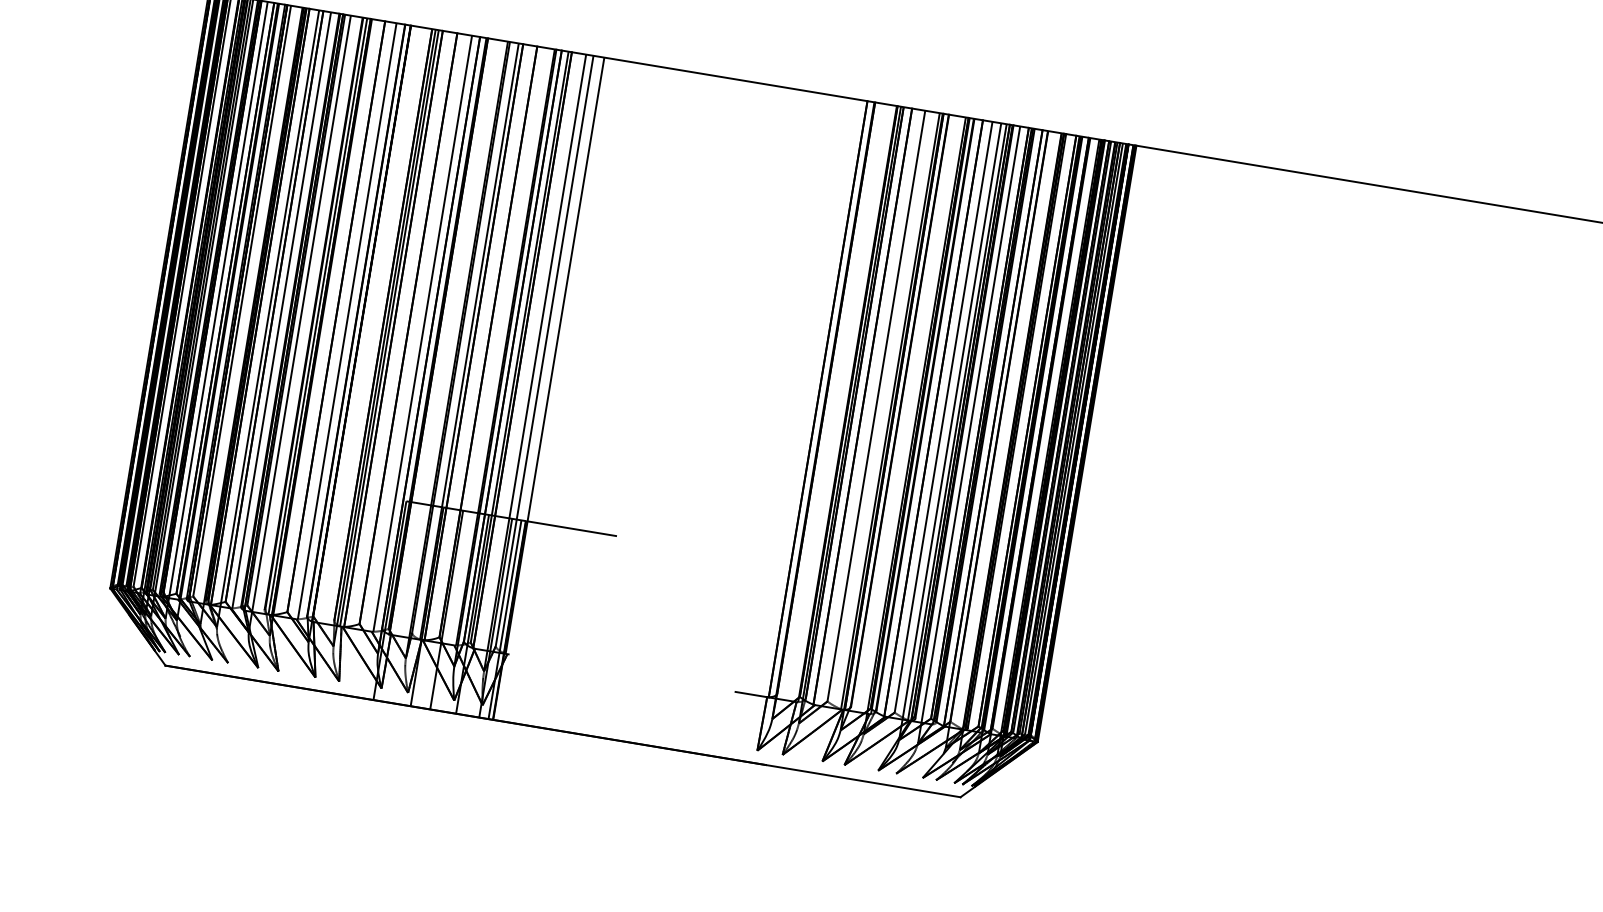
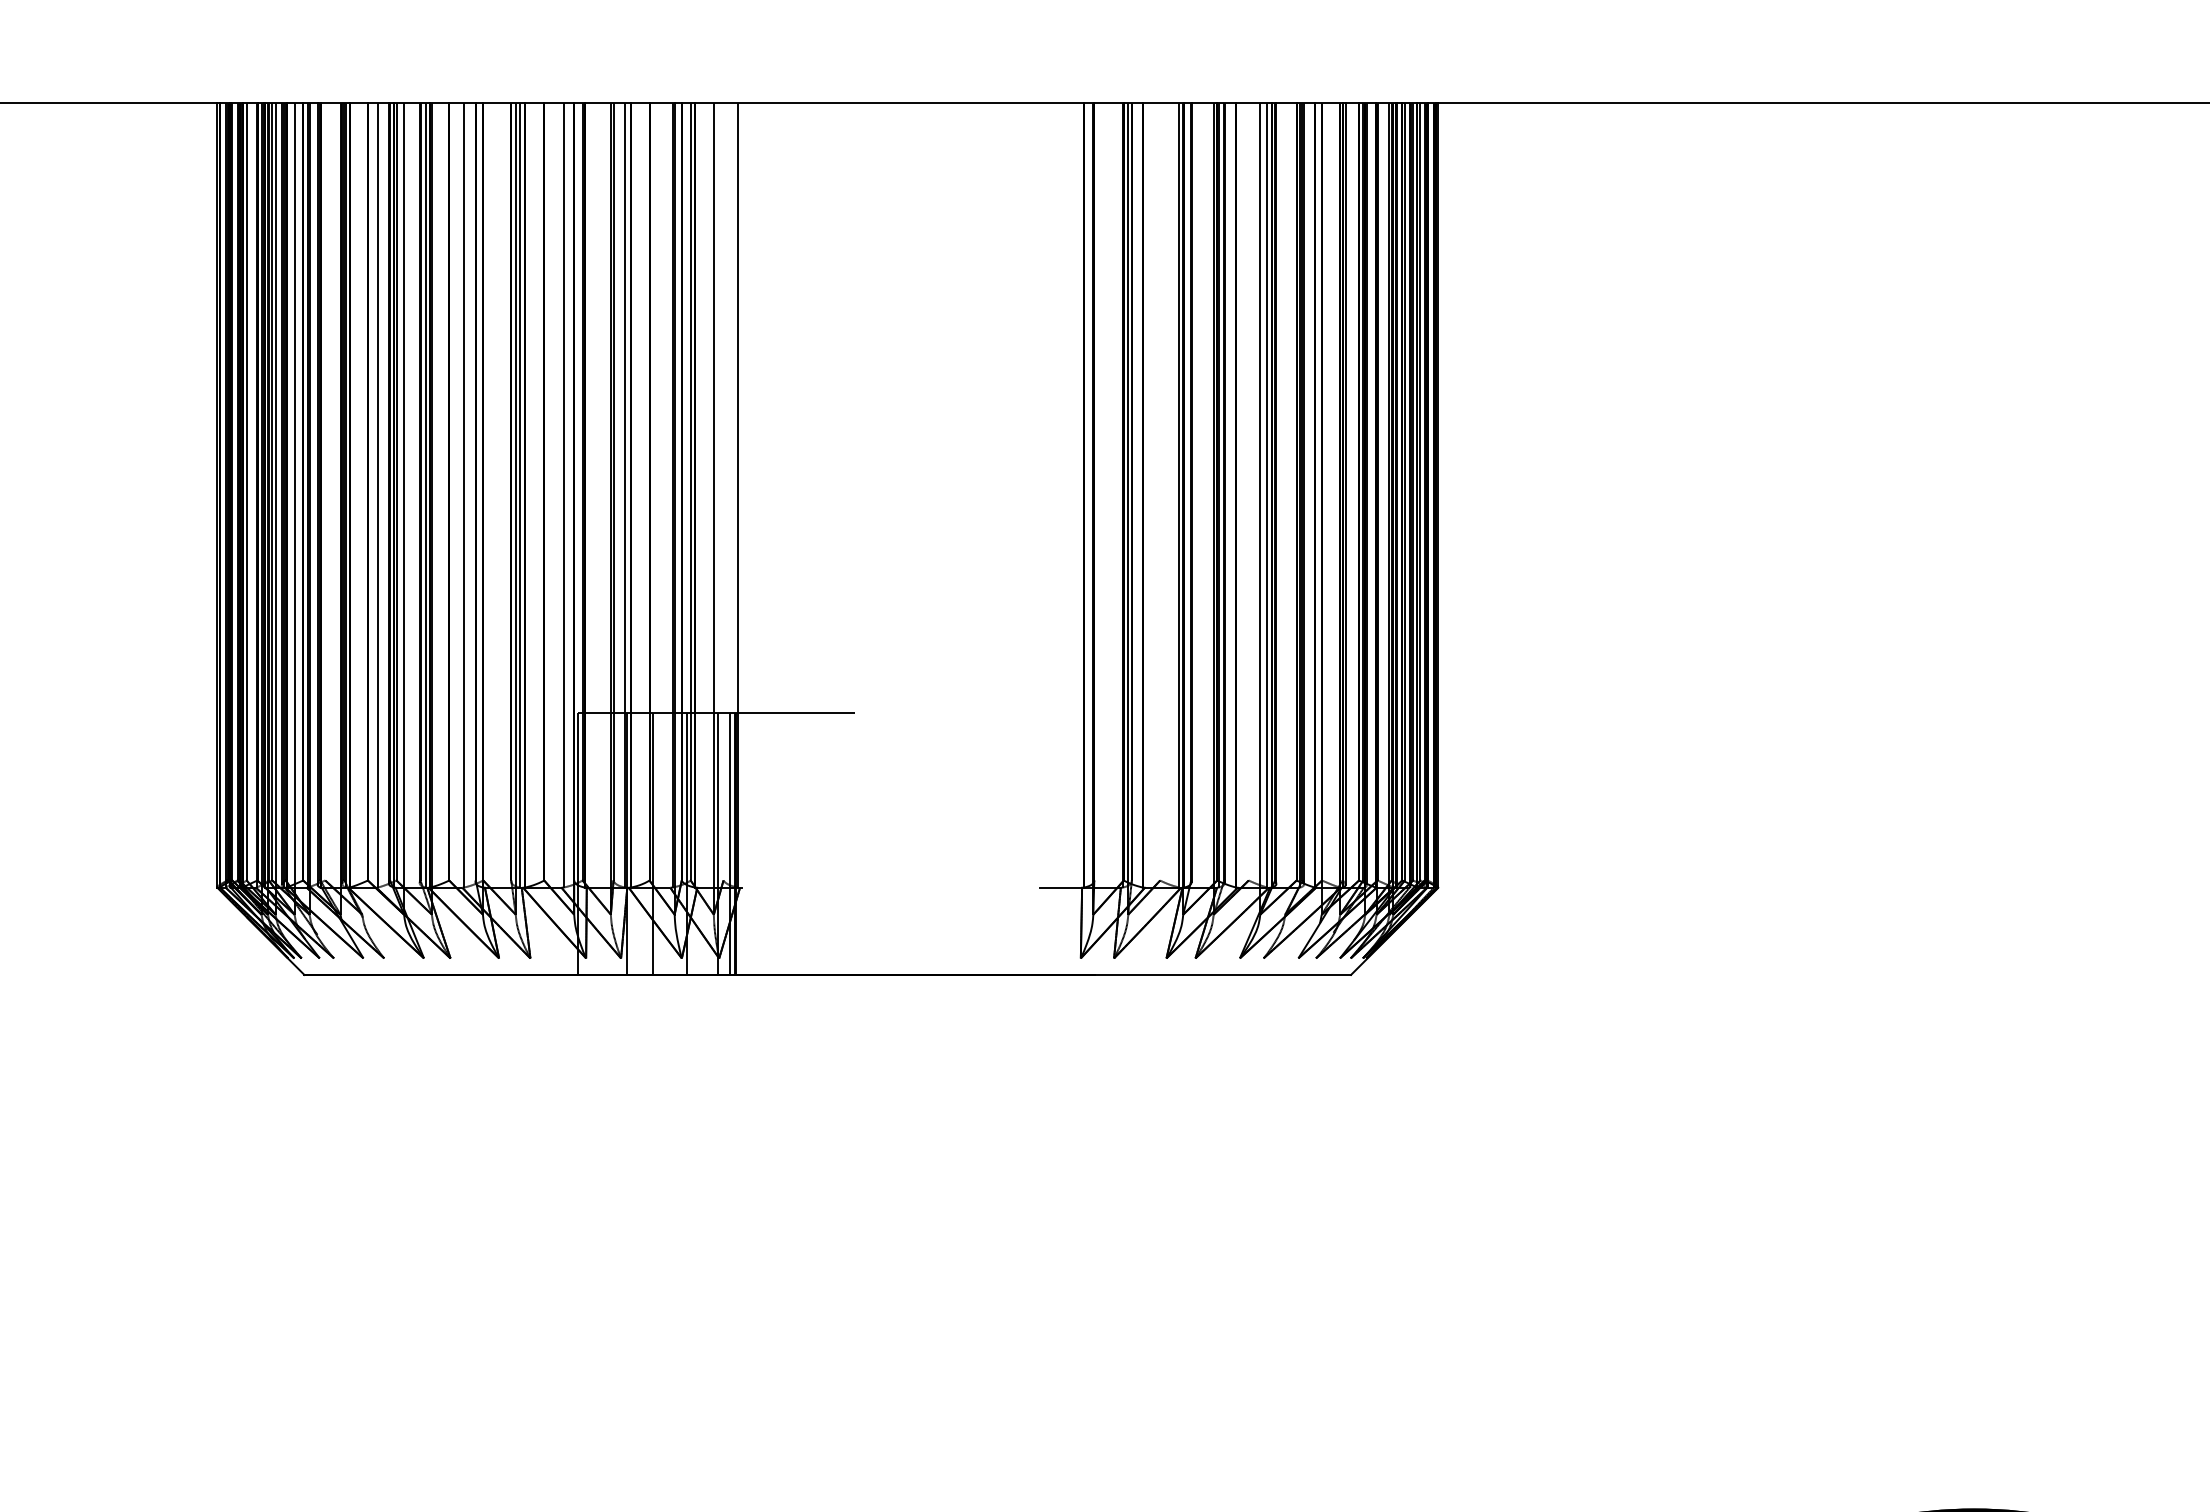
line: (242, 301) -> (325, 491), removed
line: (268, 318) -> (362, 508), removed
line: (544, 351) -> (723, 491), removed
line: (876, 406) -> (1160, 491), removed
line: (943, 417) -> (1248, 491), removed
line: (969, 434) -> (1285, 508), removed

